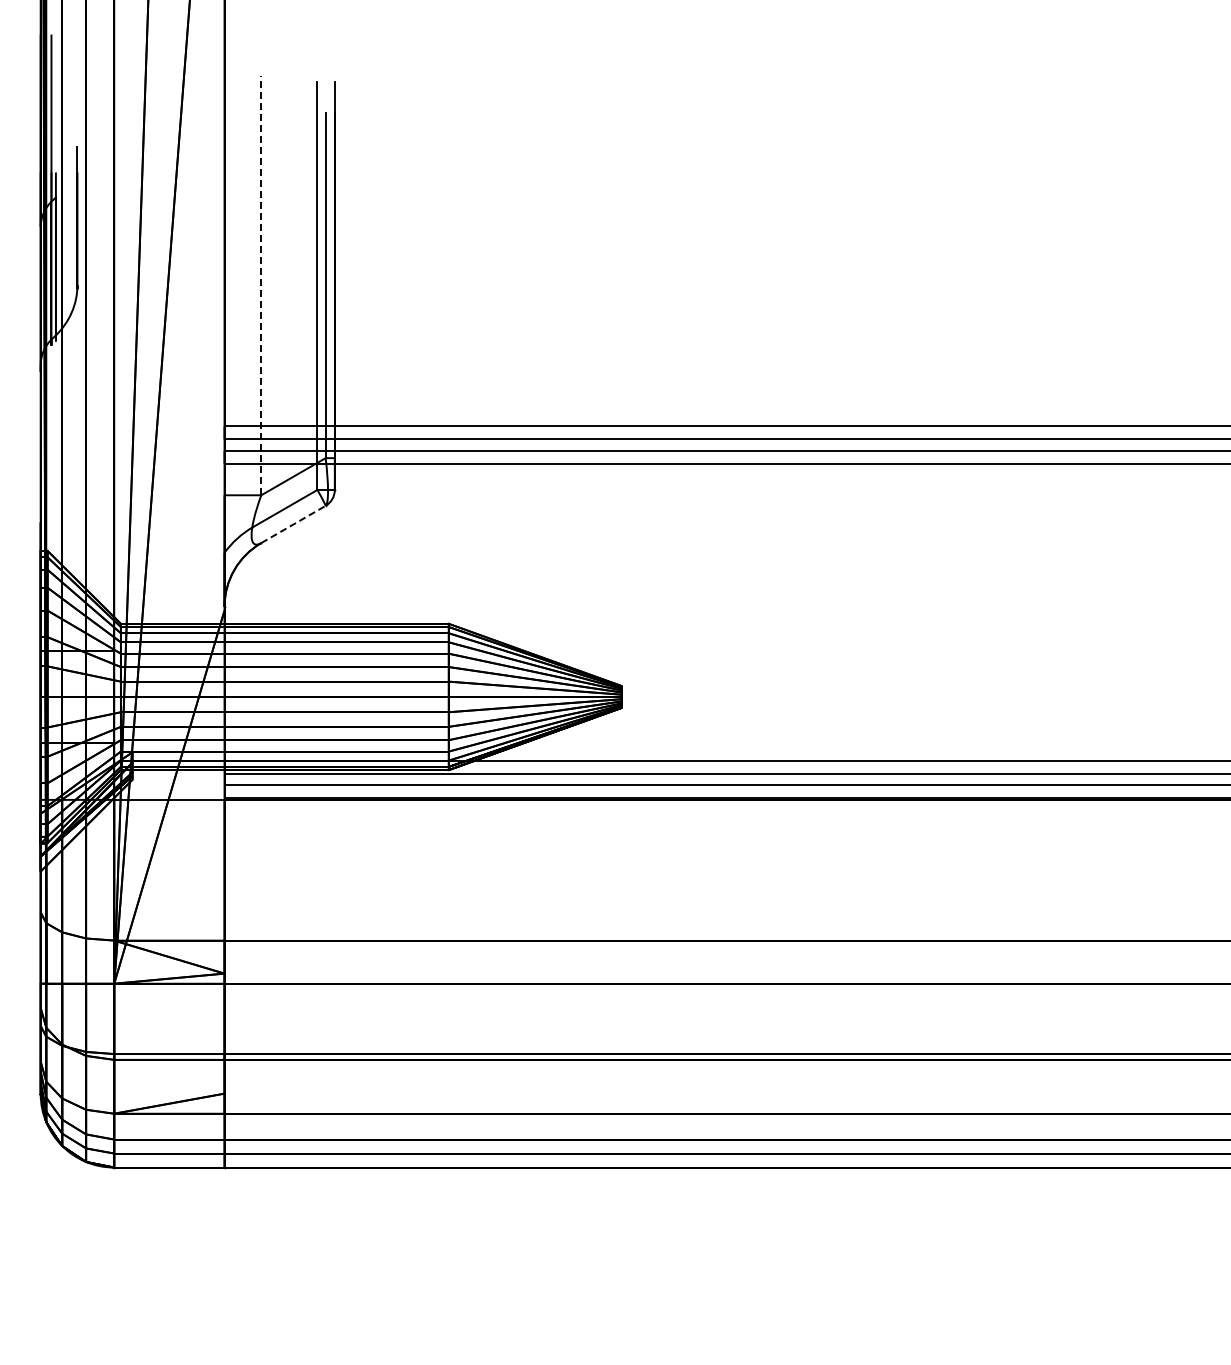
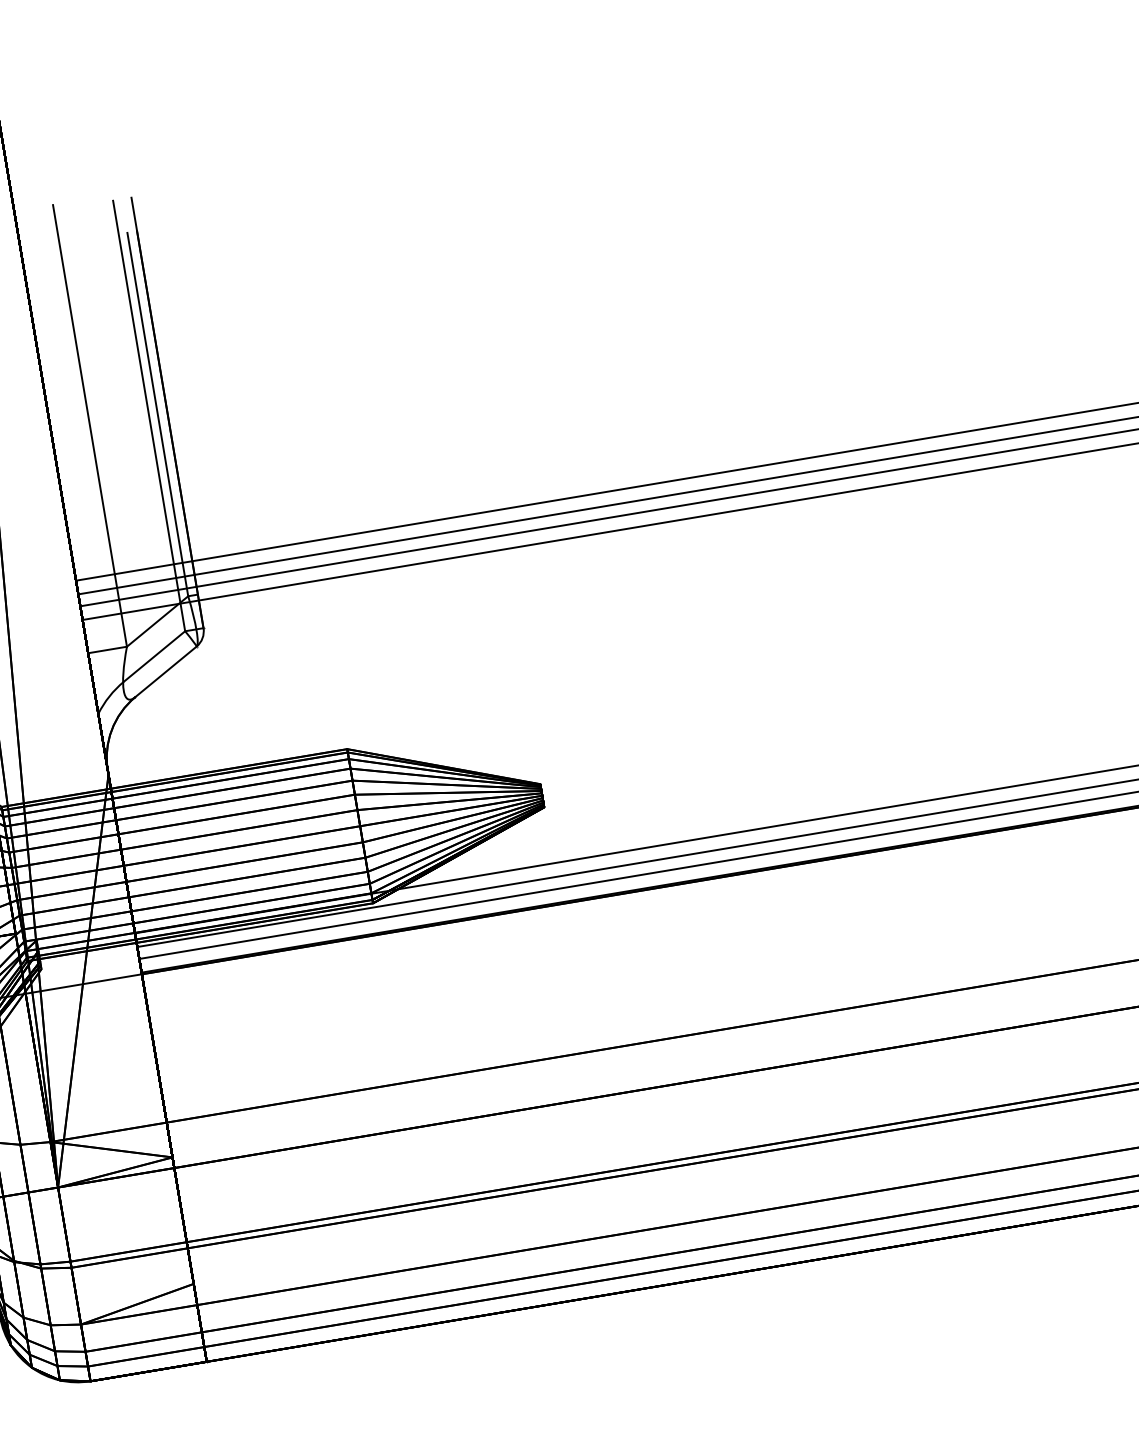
line: (261, 285) -> (90, 425), dashed -> solid
line: (293, 524) -> (166, 671), dashed -> solid

